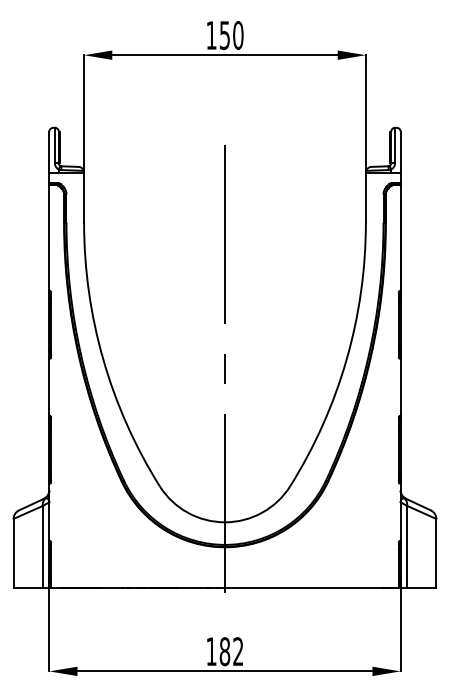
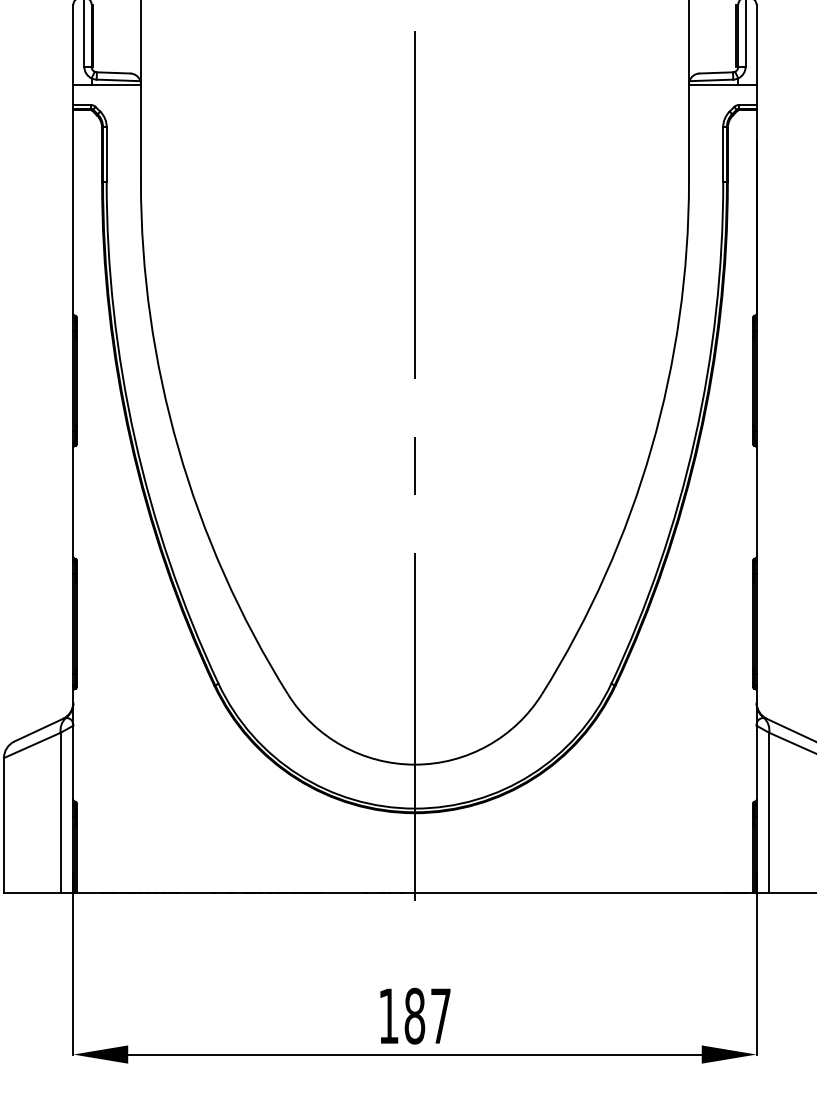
text: (238, 651) -> (441, 1015), 182 -> 187

